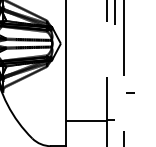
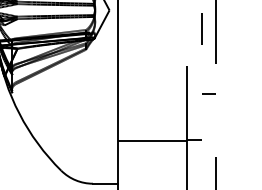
line: (114, 54) -> (200, 28), added
line: (130, 92) -> (208, 92), moved

